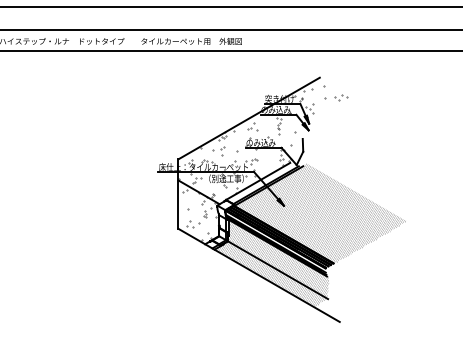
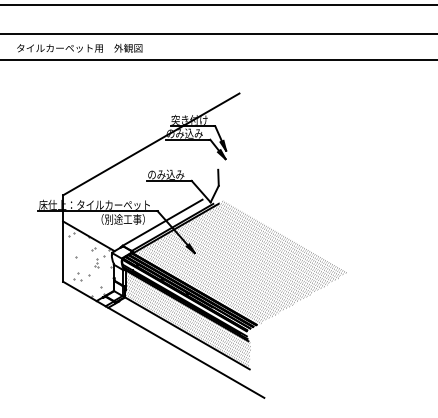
hatch: (262, 141) -> (168, 172), removed
hatch: (271, 273) -> (179, 337), removed

